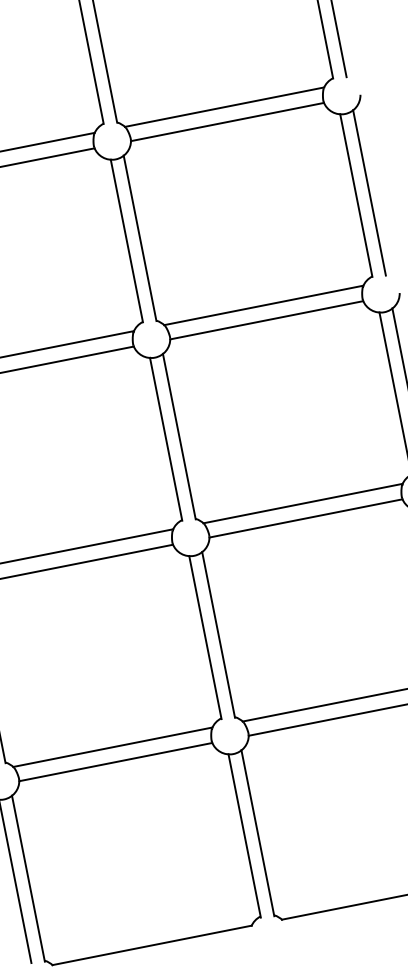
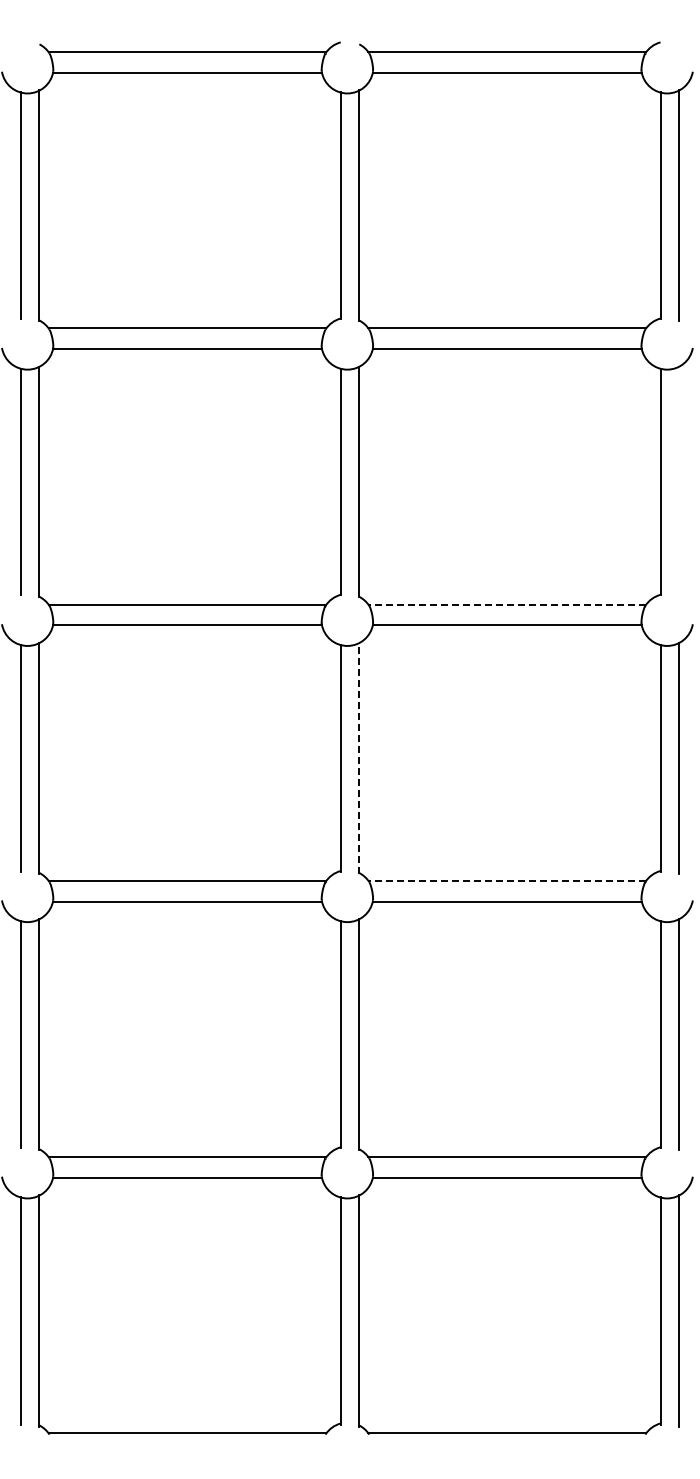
line: (369, 192) -> (678, 481), removed
line: (263, 305) -> (507, 604), solid -> dashed
line: (179, 435) -> (359, 757), solid -> dashed
line: (303, 503) -> (507, 880), solid -> dashed

